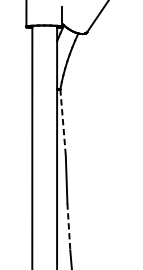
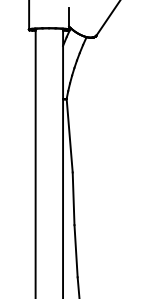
line: (62, 122) -> (69, 135), dashed -> solid
line: (69, 227) -> (76, 251), dashed -> solid

